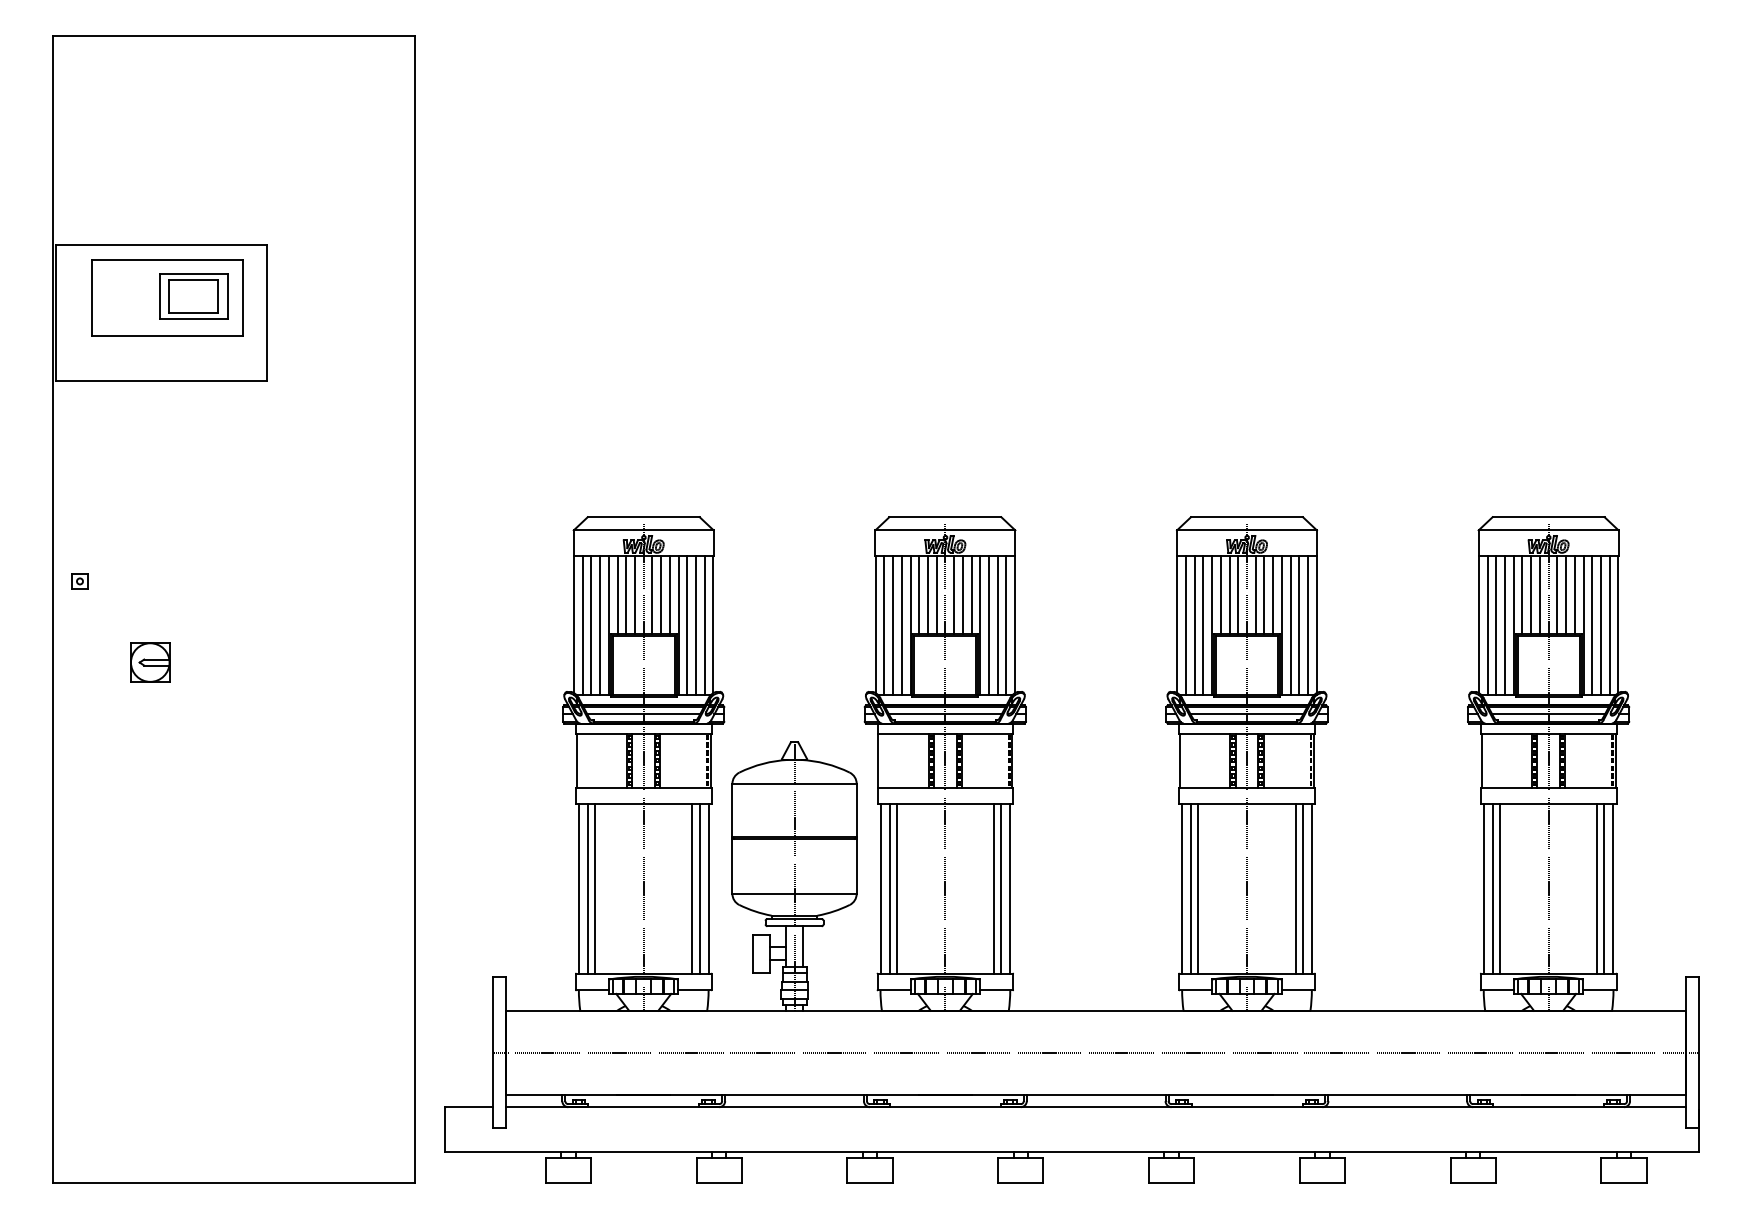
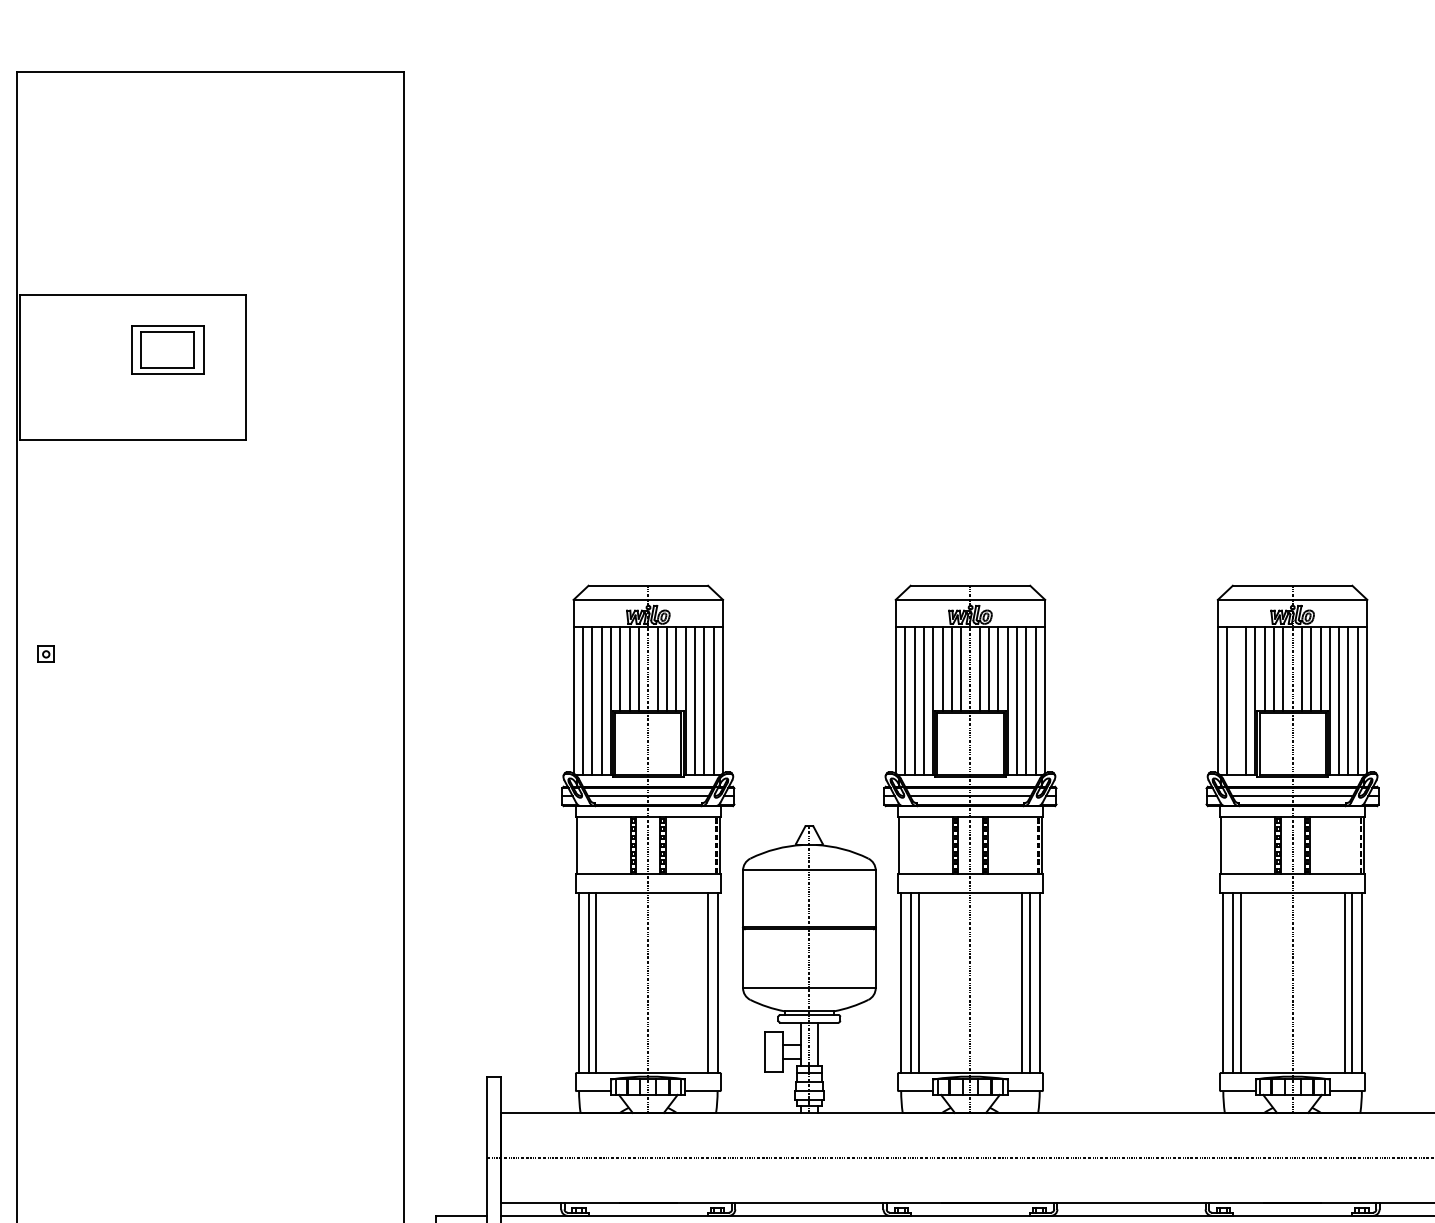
part: (167, 297) -> (139, 351), removed
line: (1194, 625) -> (1236, 701), removed
part: (150, 662) -> (121, 740), removed
line: (692, 888) -> (700, 982), removed

